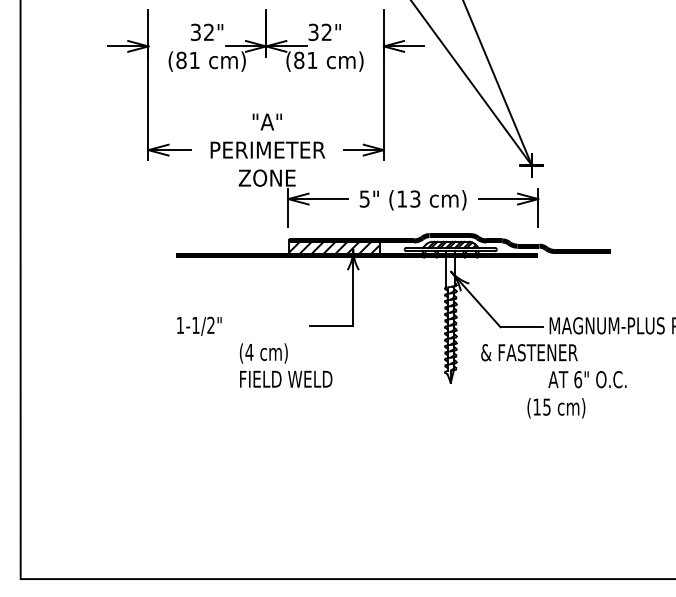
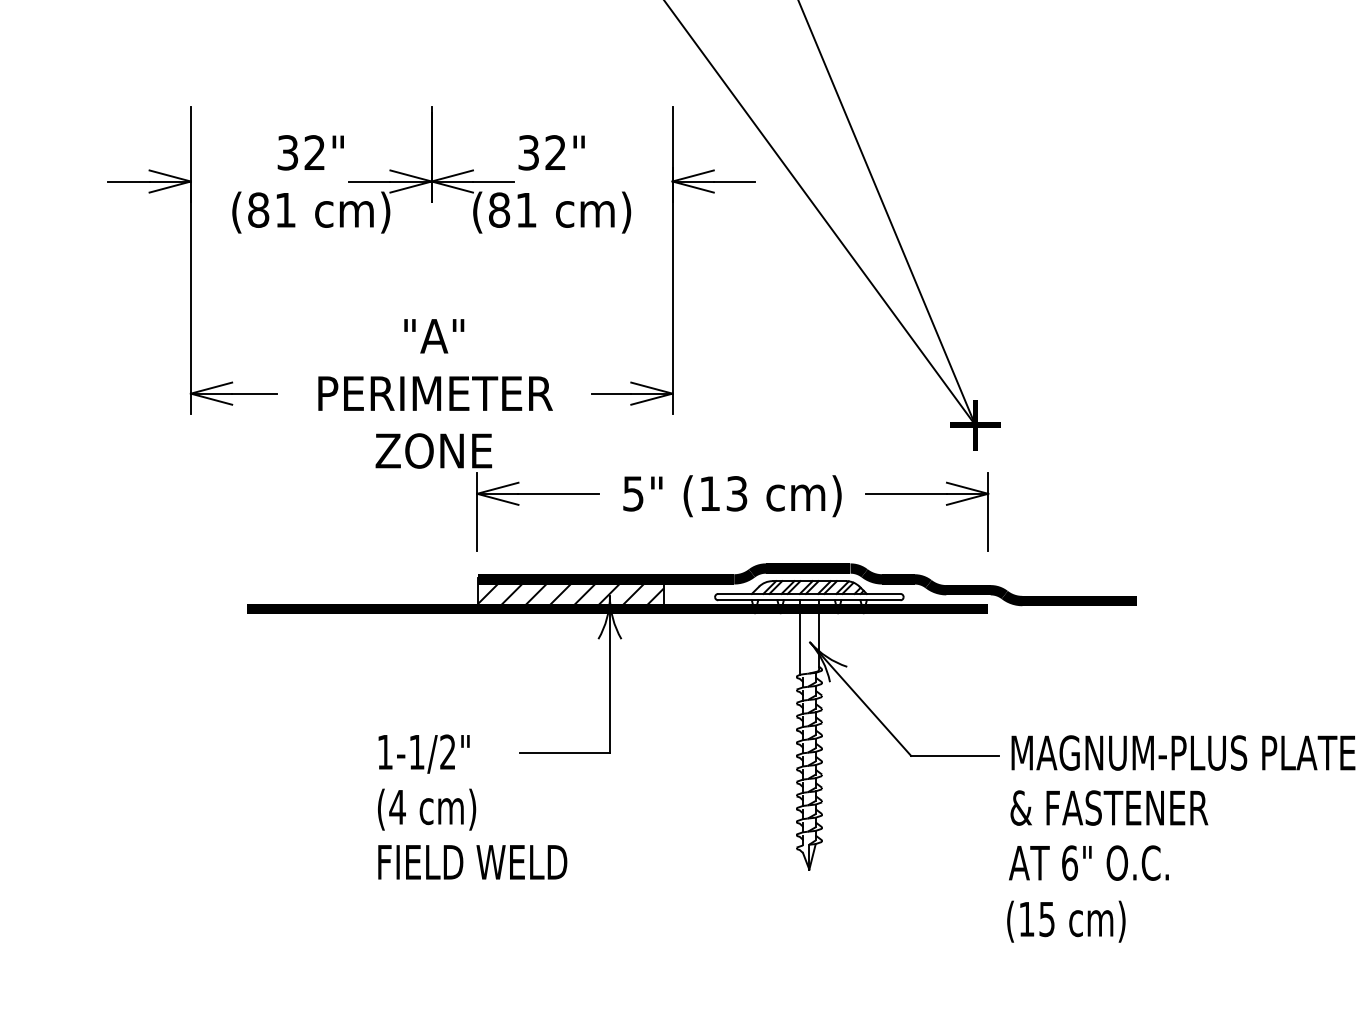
text: (199, 325) -> (424, 752), moved
text: (529, 352) -> (1109, 807), moved
text: (556, 408) -> (1066, 922), moved

